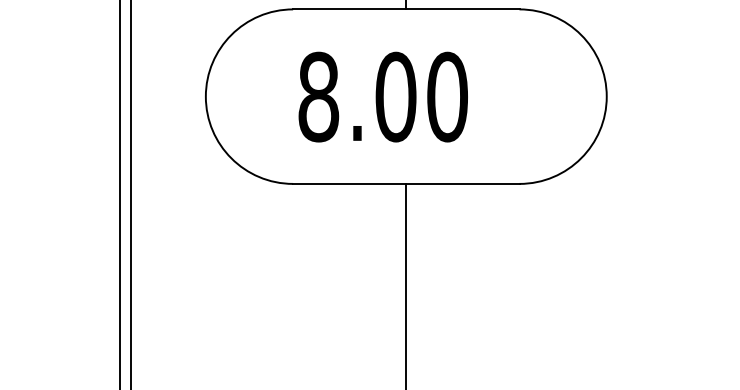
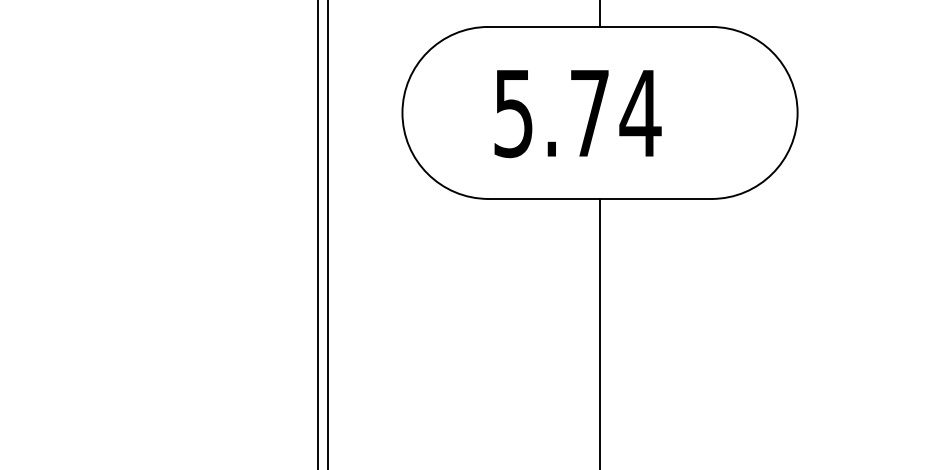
text: (383, 97) -> (577, 113), 8.00 -> 5.74

